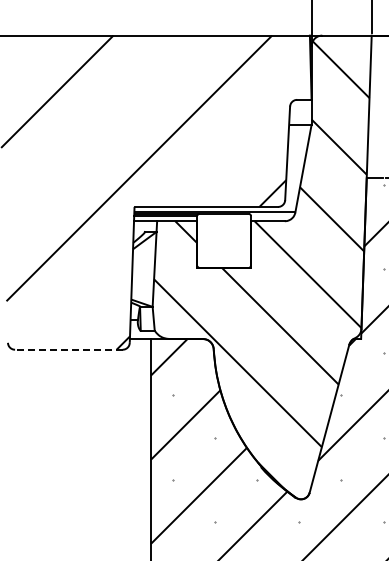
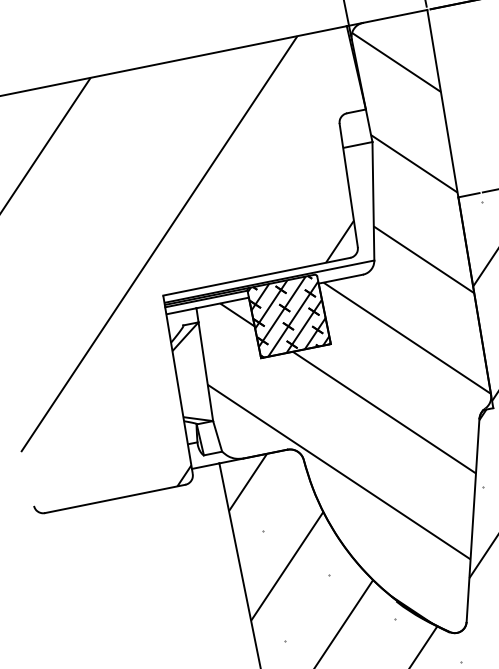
hatch: (223, 240) -> (288, 315), added
line: (68, 349) -> (114, 498), dashed -> solid

